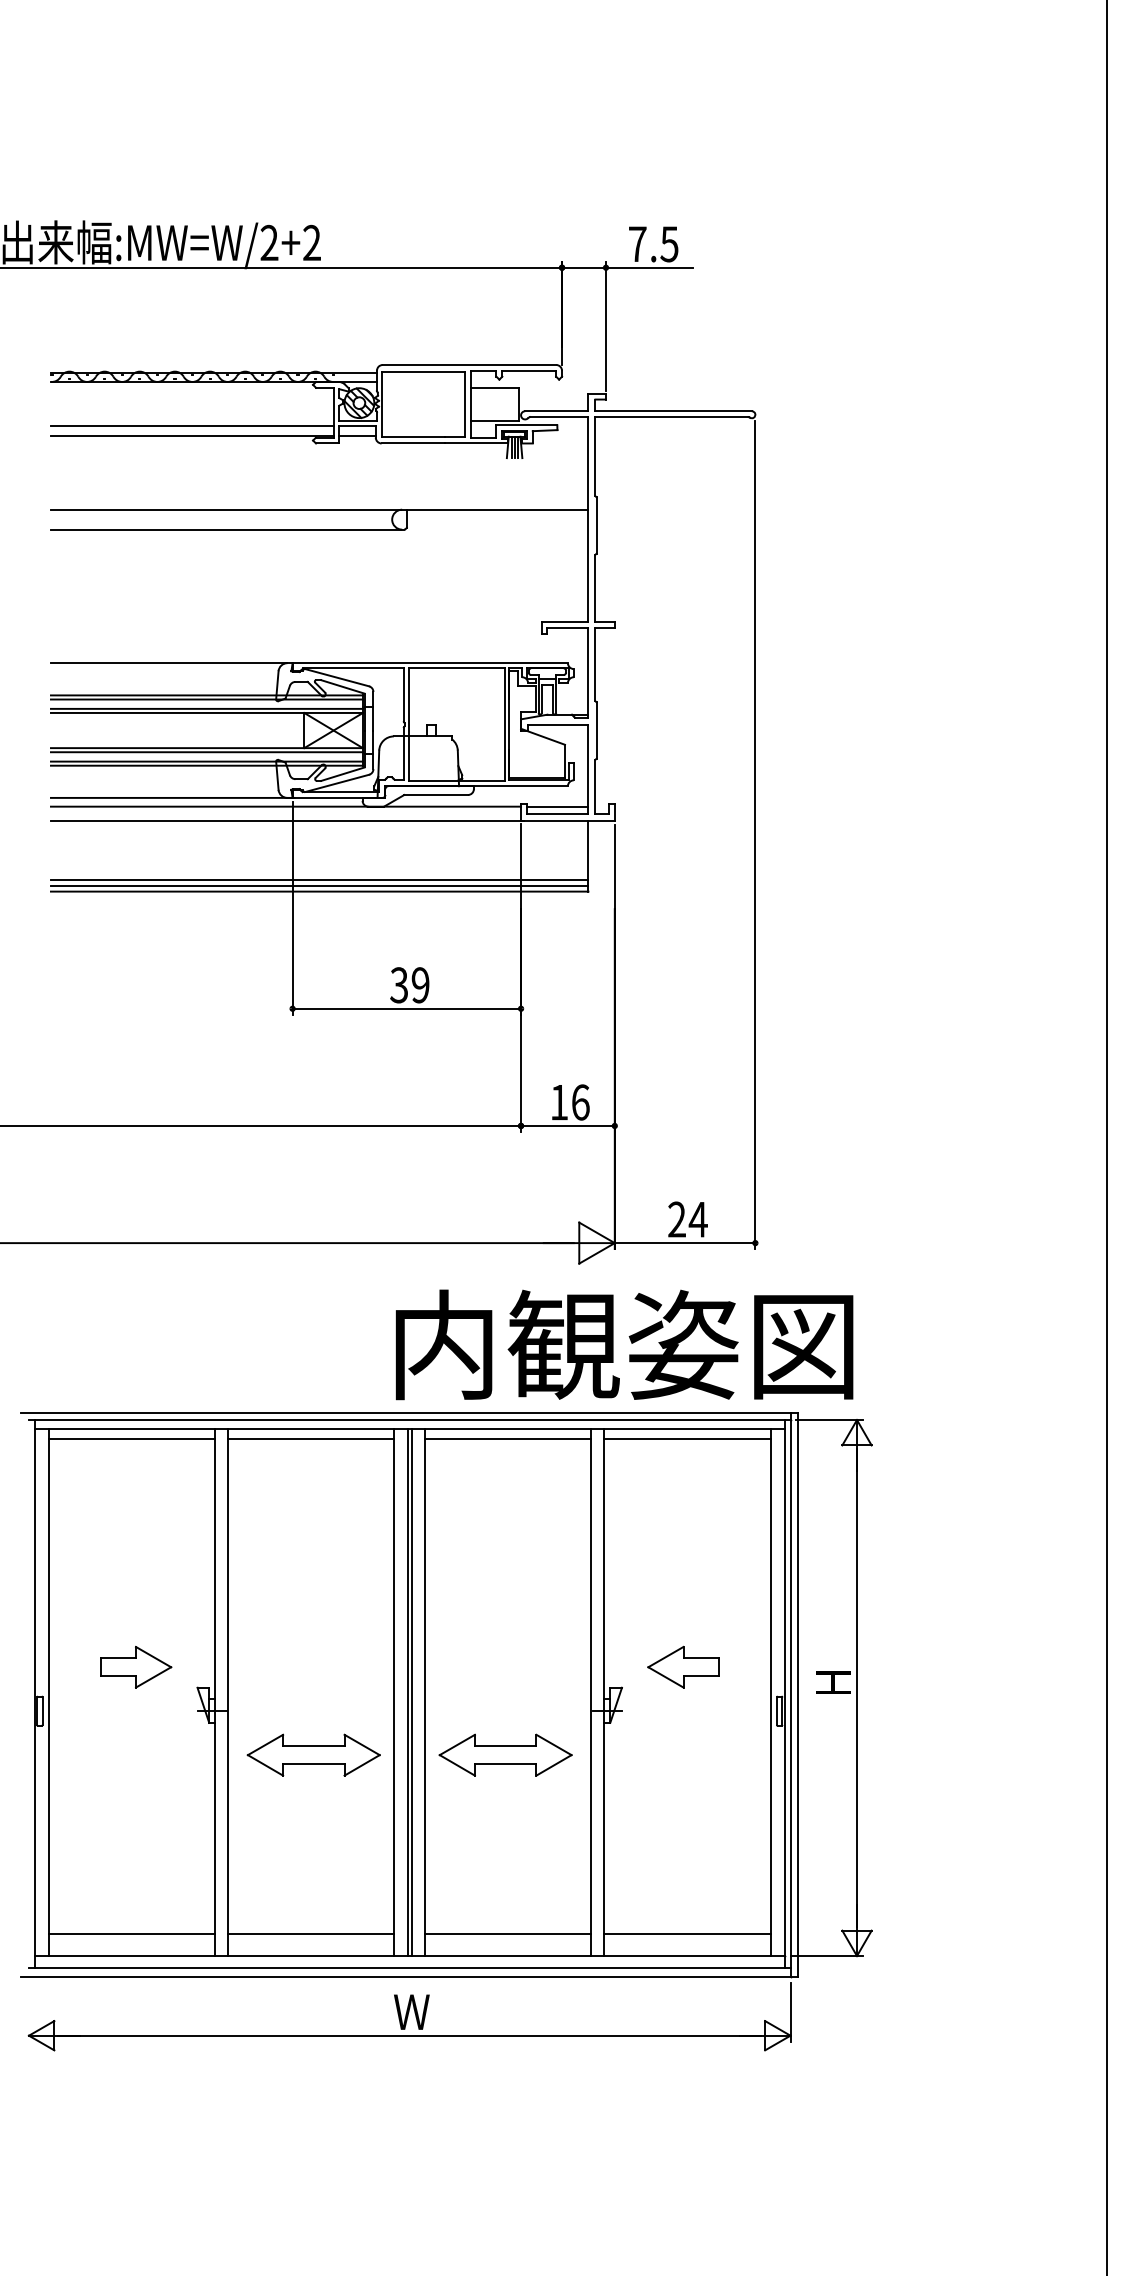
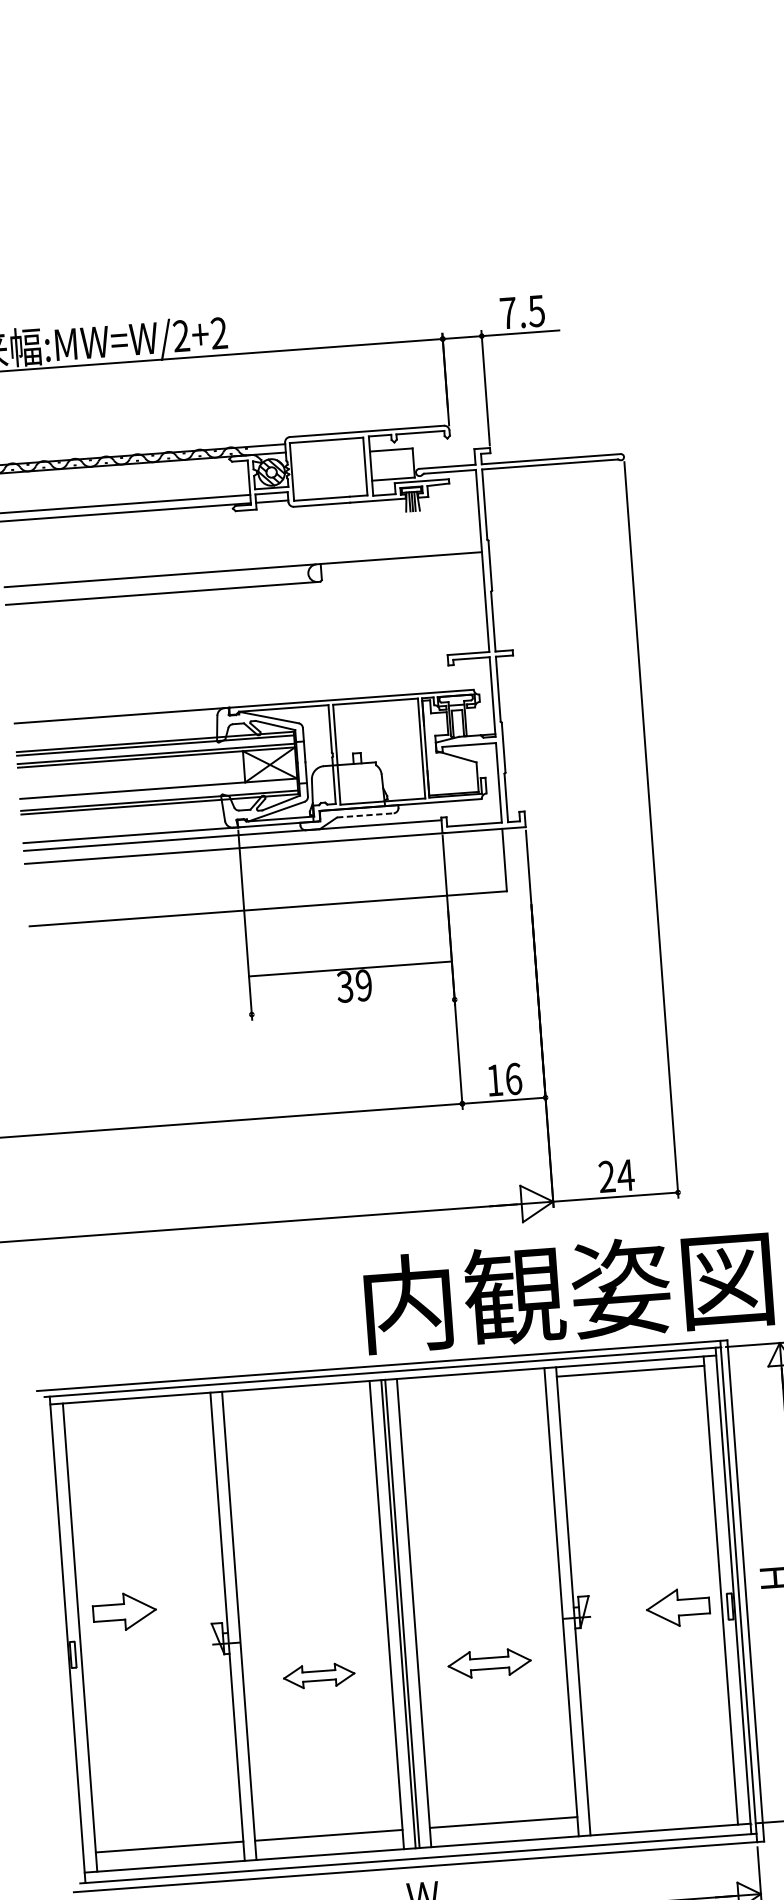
line: (206, 752) -> (158, 792), removed
line: (436, 795) -> (365, 815), solid -> dashed
line: (557, 806) -> (473, 817), removed
line: (319, 879) -> (267, 898), removed
line: (319, 885) -> (267, 903), removed
line: (406, 1008) -> (350, 968), moved
line: (132, 1439) -> (137, 1407), removed
line: (311, 1439) -> (296, 1395), removed
line: (508, 1439) -> (471, 1383), removed
part: (683, 1666) -> (678, 1607), moved
part: (136, 1667) -> (125, 1612), moved
part: (313, 1754) -> (319, 1675), size x0.6
part: (505, 1754) -> (489, 1662), size x0.7
line: (687, 1934) -> (662, 1810), removed

